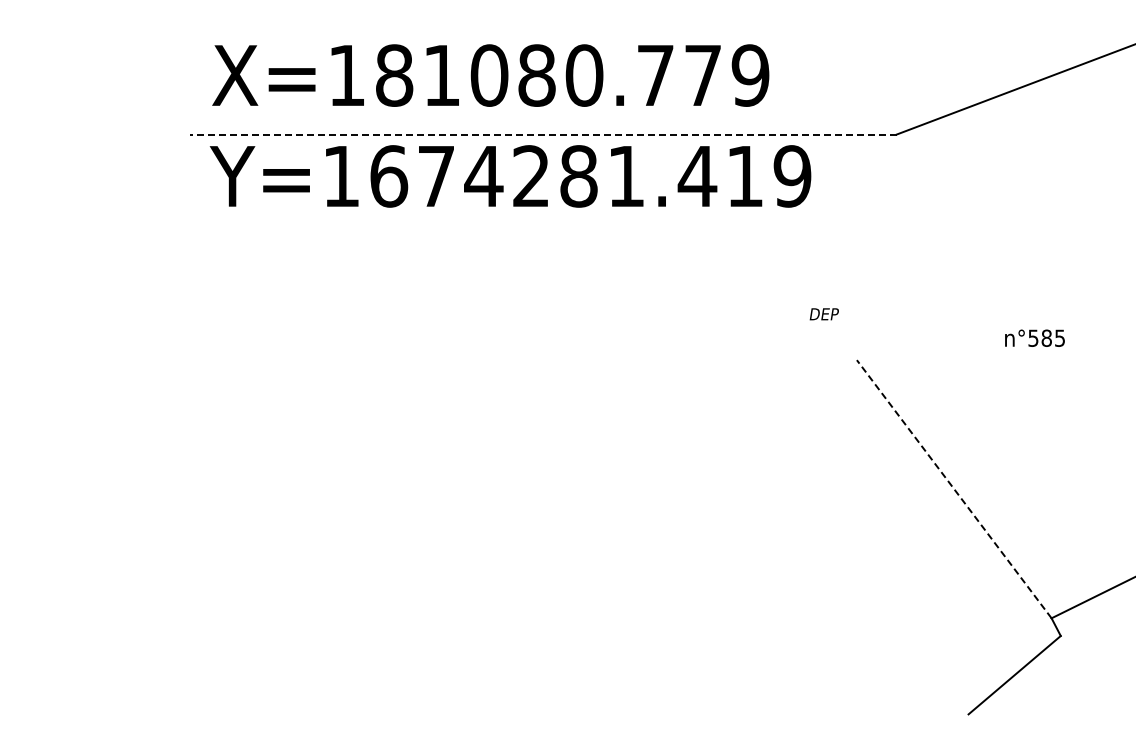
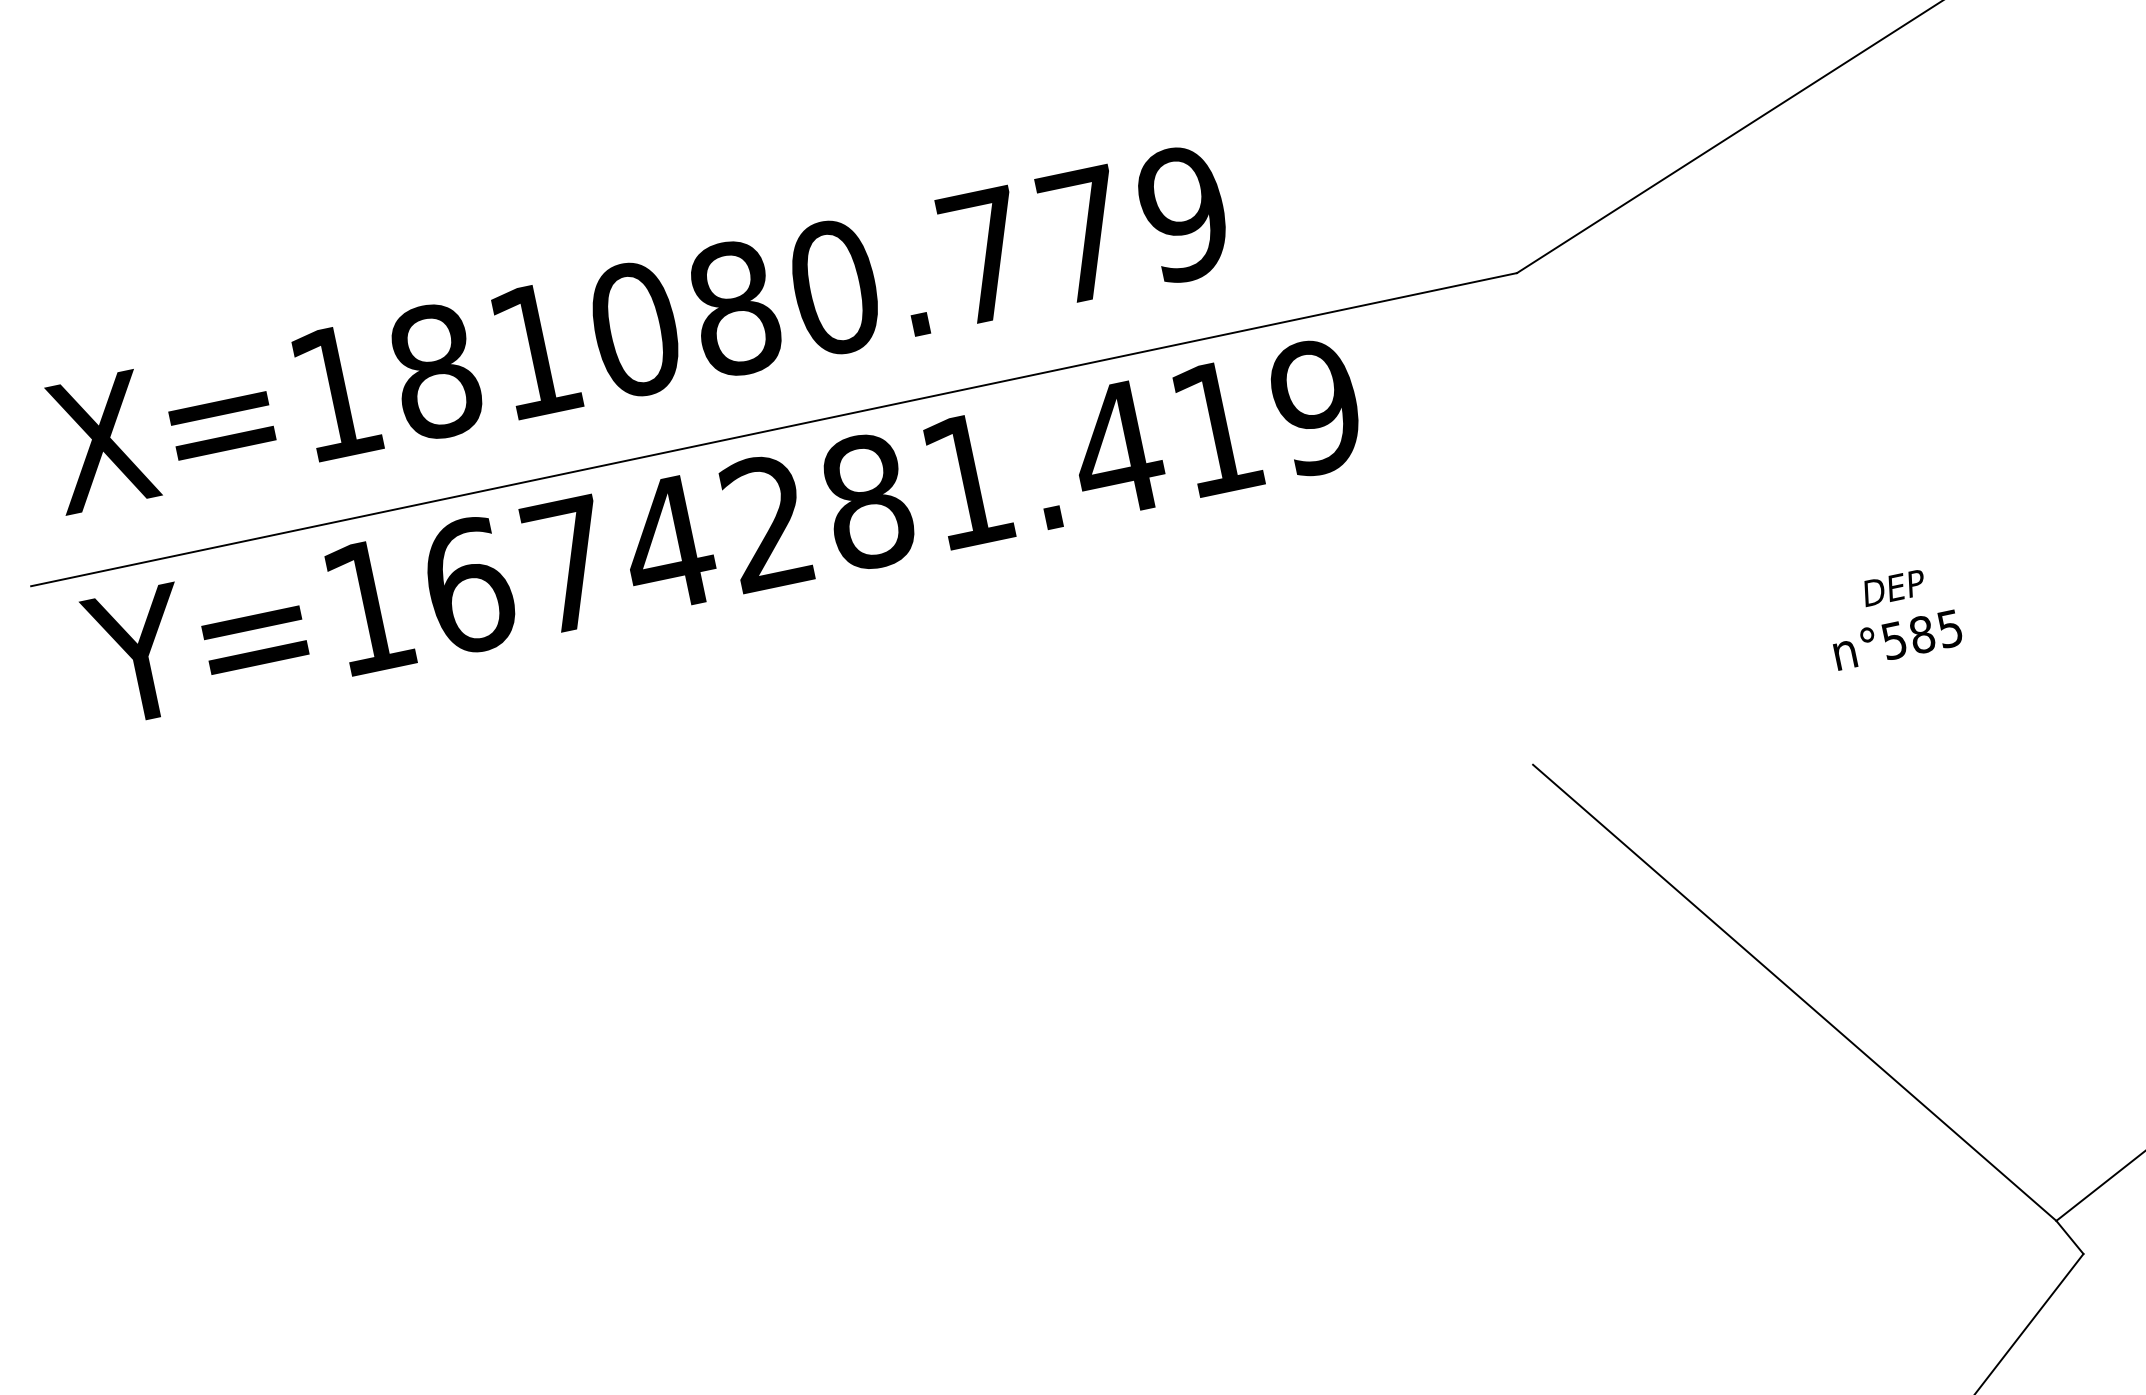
line: (543, 134) -> (774, 429), dashed -> solid
text: (823, 314) -> (1892, 588), moved
line: (954, 489) -> (1795, 993), dashed -> solid

